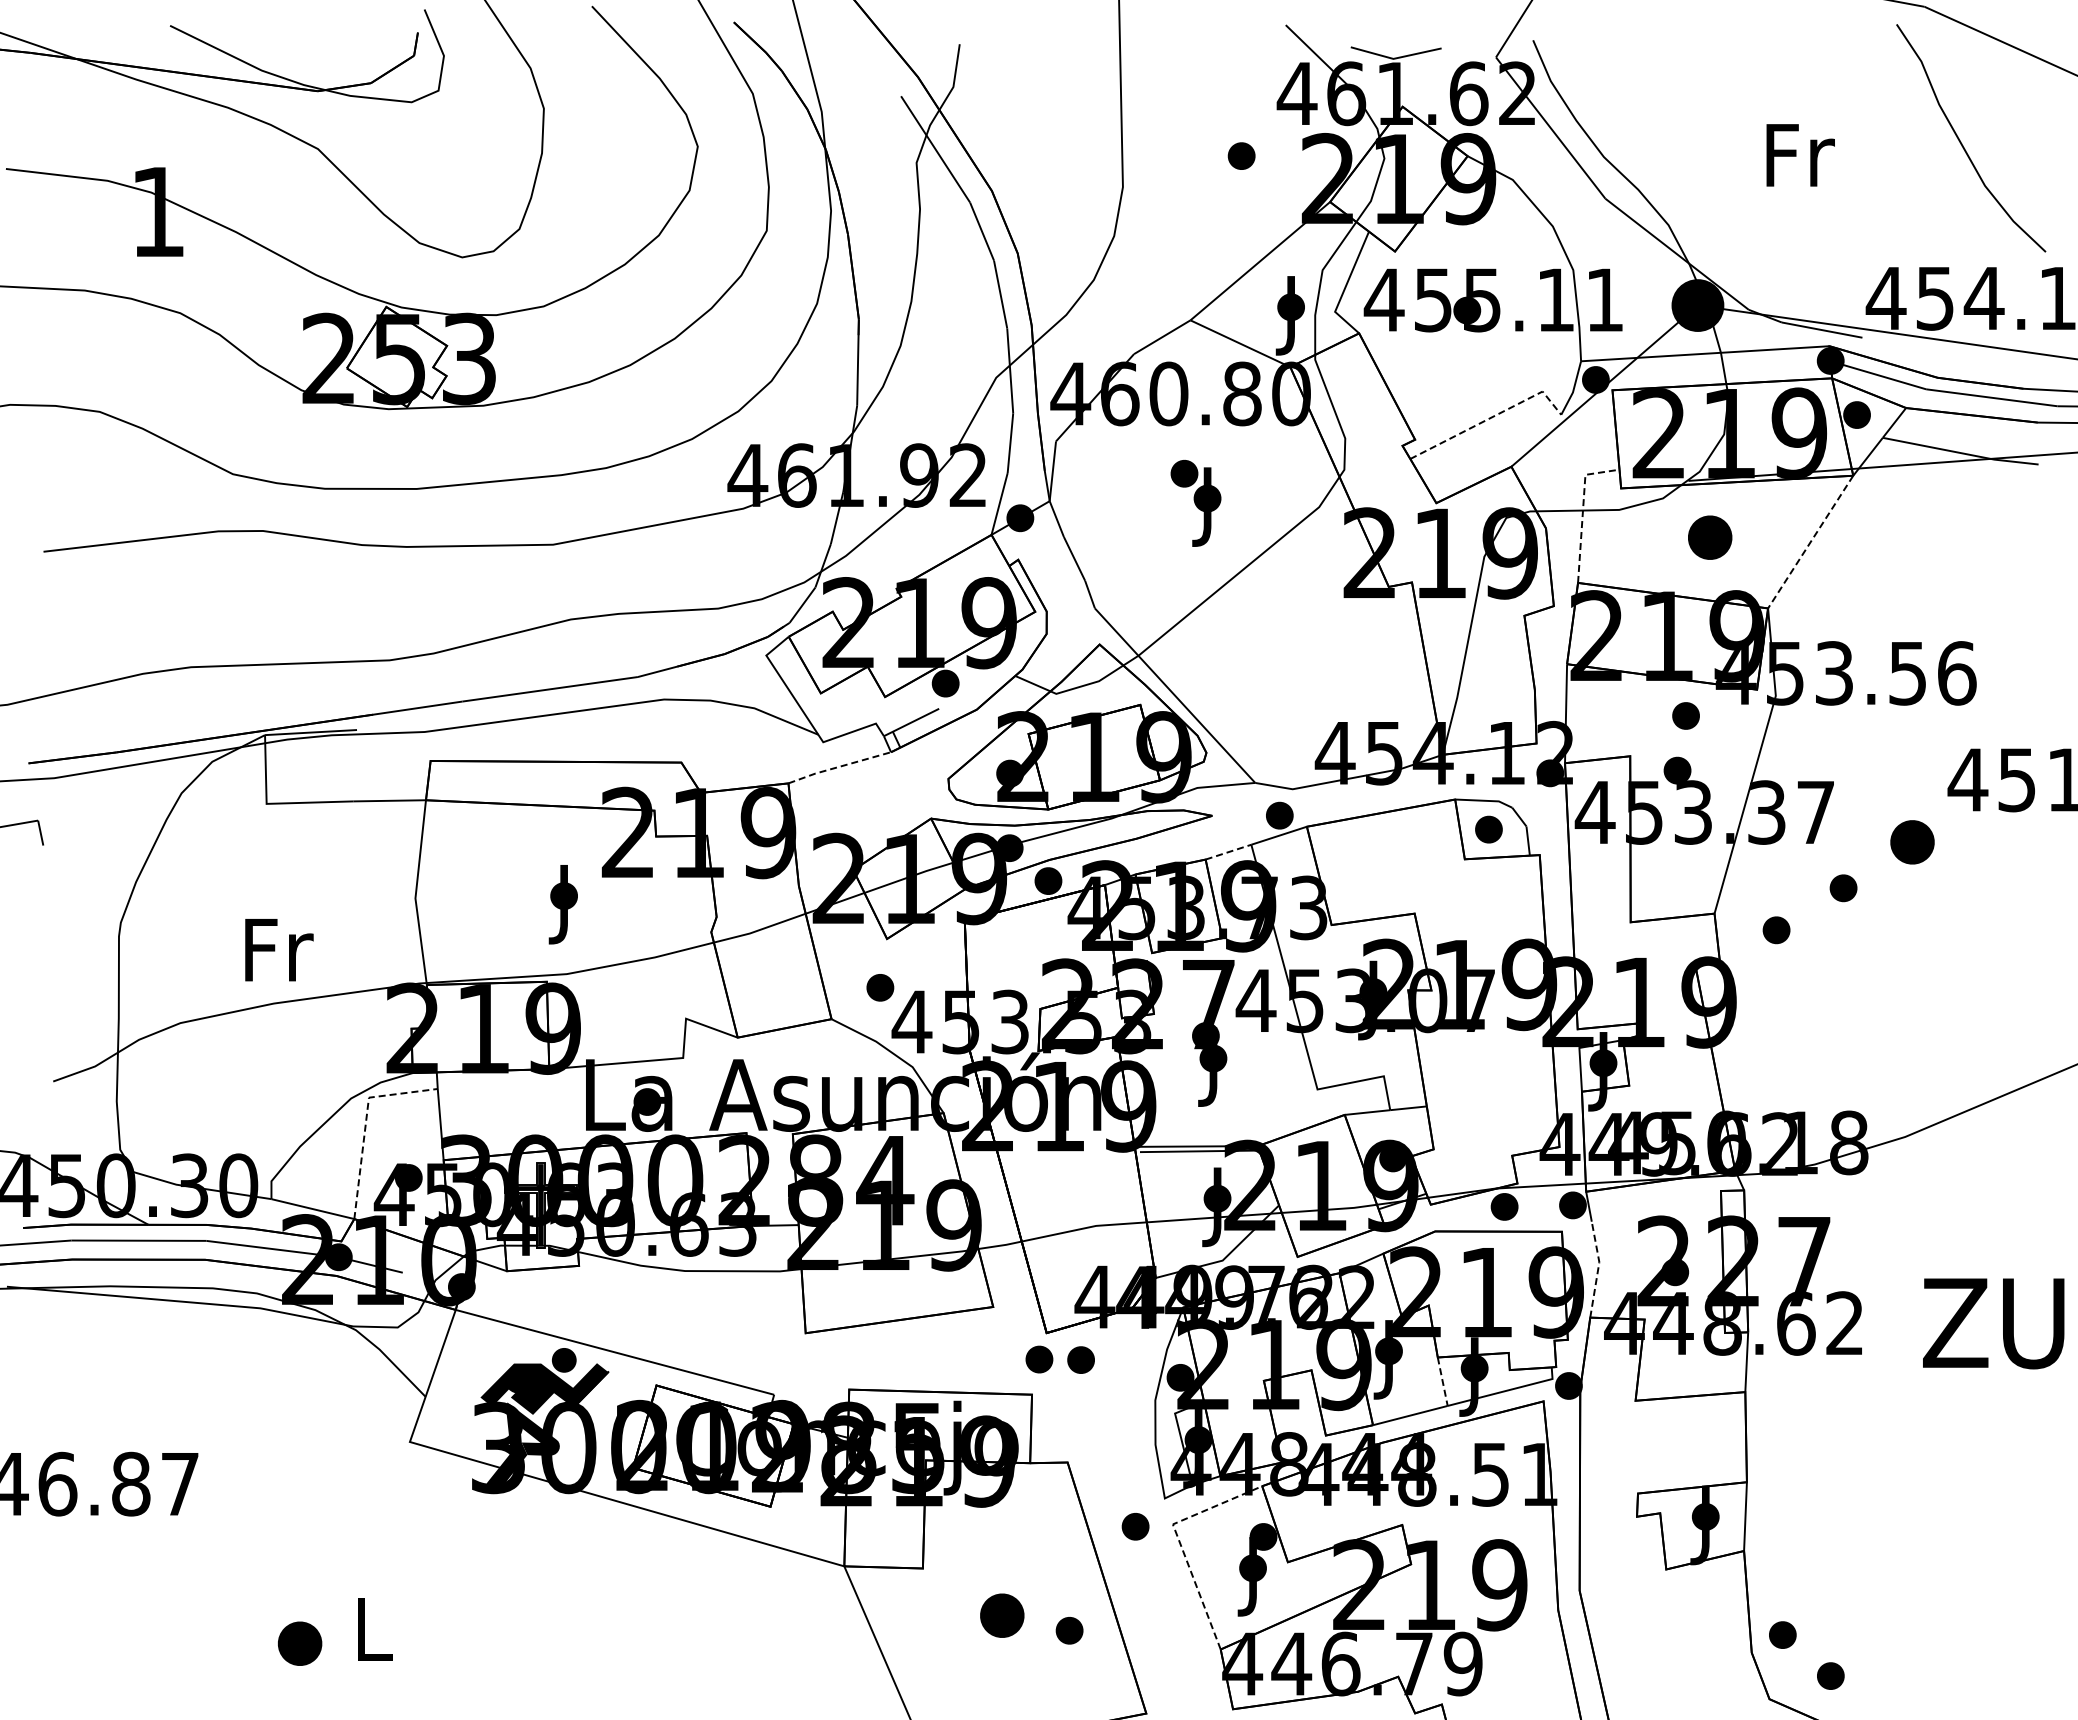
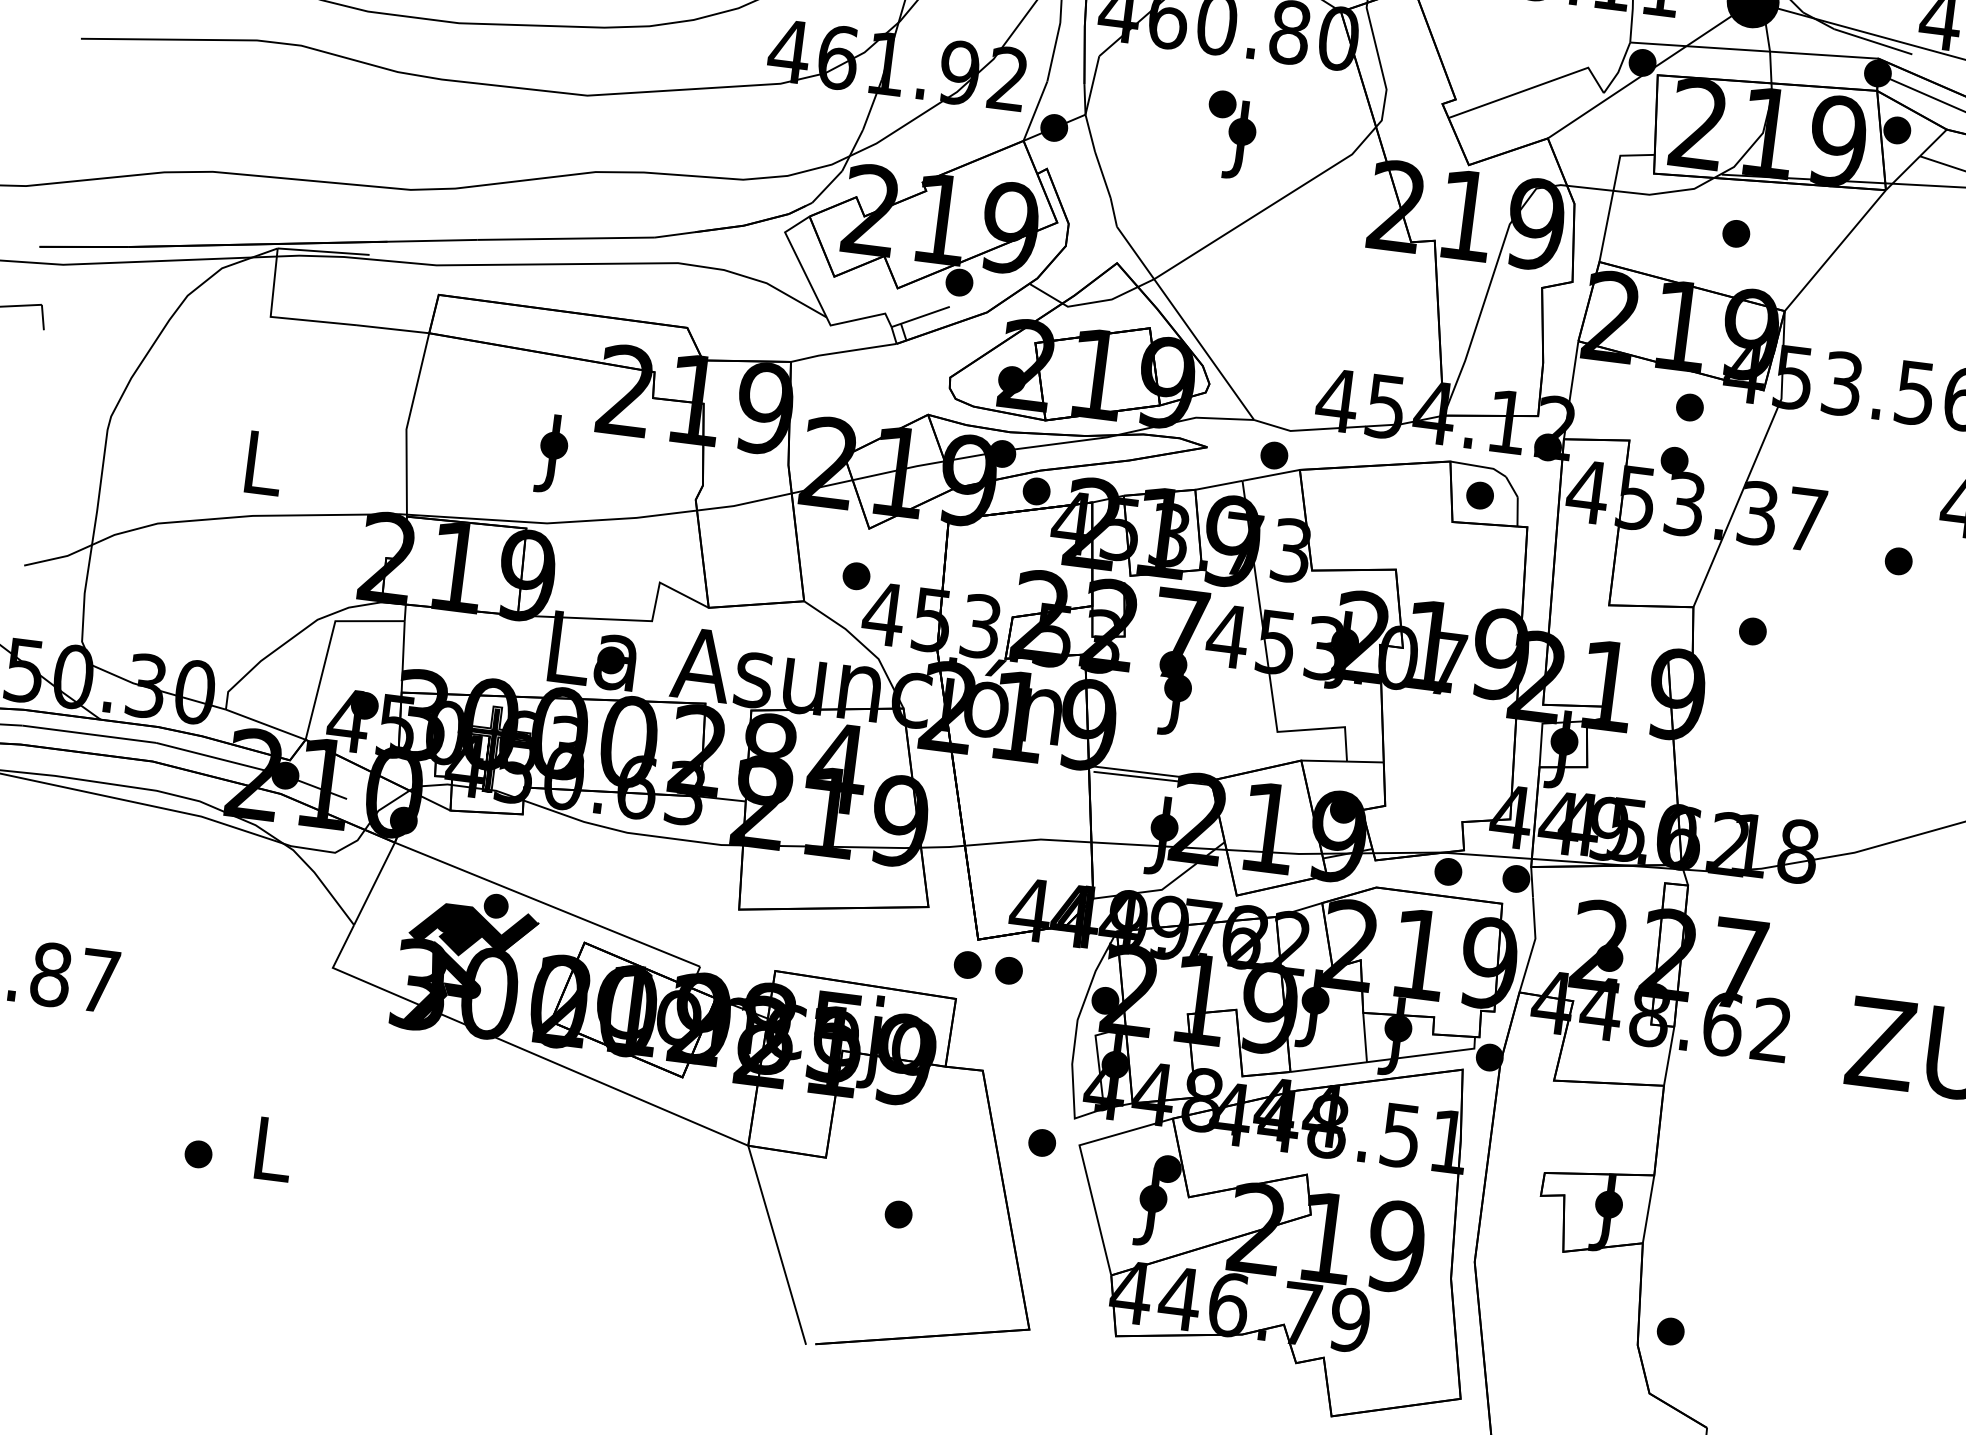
line: (1490, 418) -> (1533, 87), dashed -> solid
line: (1583, 510) -> (1613, 190), dashed -> solid
part: (1710, 537) -> (1736, 233), size x0.62
line: (1810, 542) -> (1835, 251), dashed -> solid
line: (839, 766) -> (843, 351), dashed -> solid
part: (1912, 842) -> (1898, 561), size x0.62
line: (1228, 852) -> (1218, 485), dashed -> solid
part: (1843, 888) -> (1824, 598), removed
text: (279, 950) -> (265, 463), Fr -> L
line: (365, 1123) -> (328, 646), dashed -> solid
line: (1598, 1269) -> (1533, 945), dashed -> solid
line: (1442, 1381) -> (1364, 1037), dashed -> solid
line: (1178, 1540) -> (1083, 1161), dashed -> solid
part: (1001, 1615) -> (898, 1214), size x0.62
part: (1069, 1630) -> (963, 1237), removed
part: (299, 1643) -> (198, 1153), size x0.62
part: (1830, 1675) -> (1712, 1377), removed

